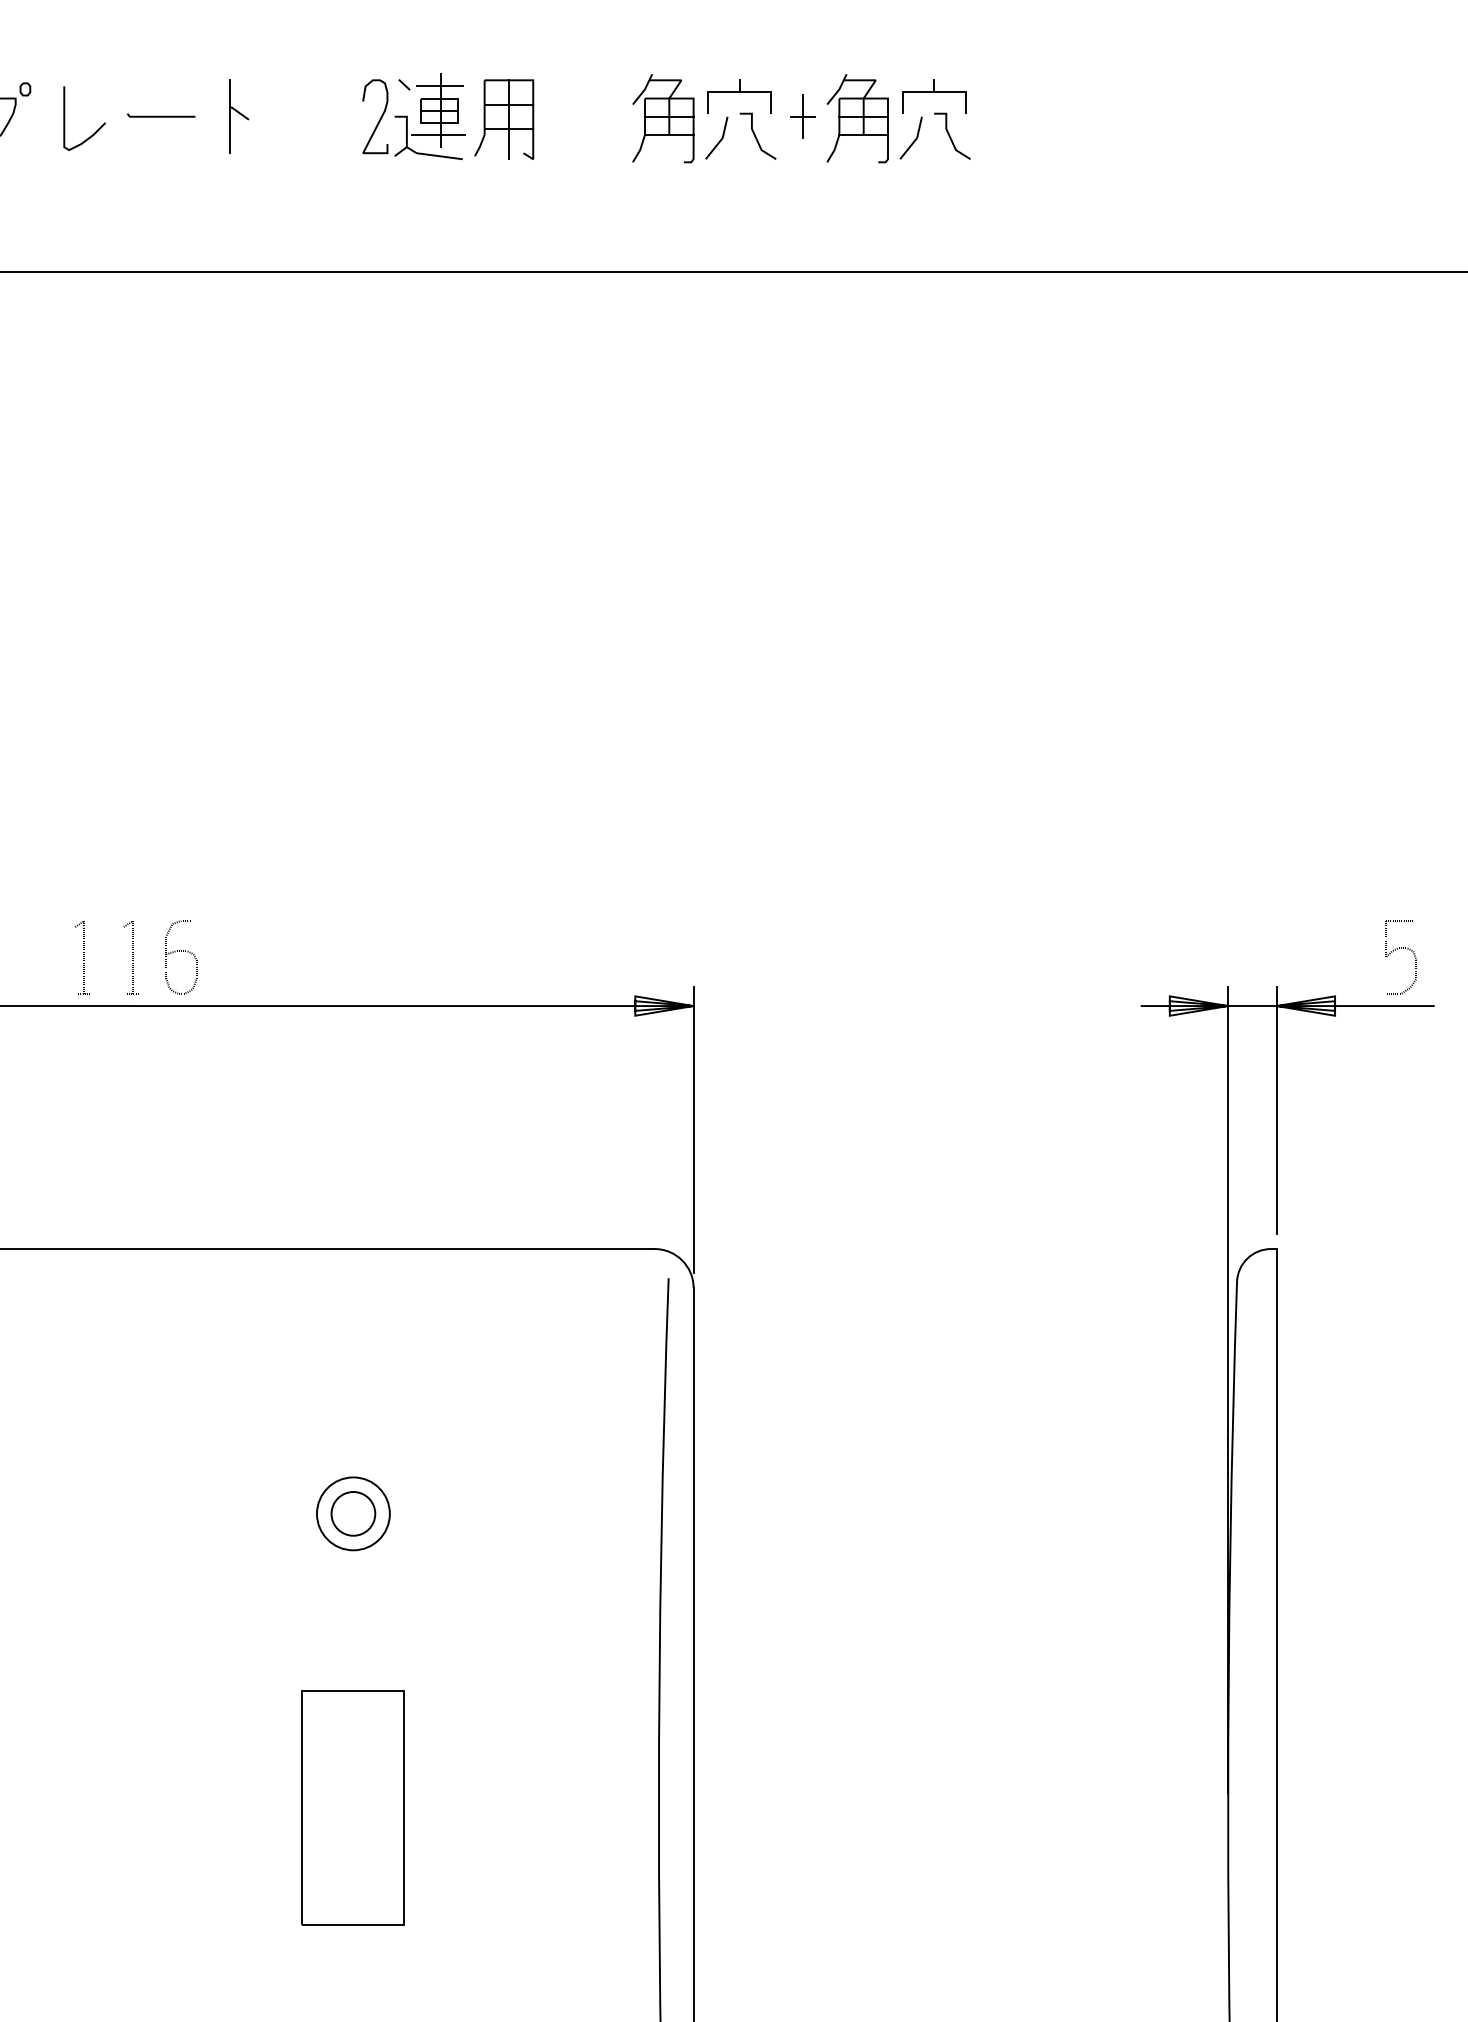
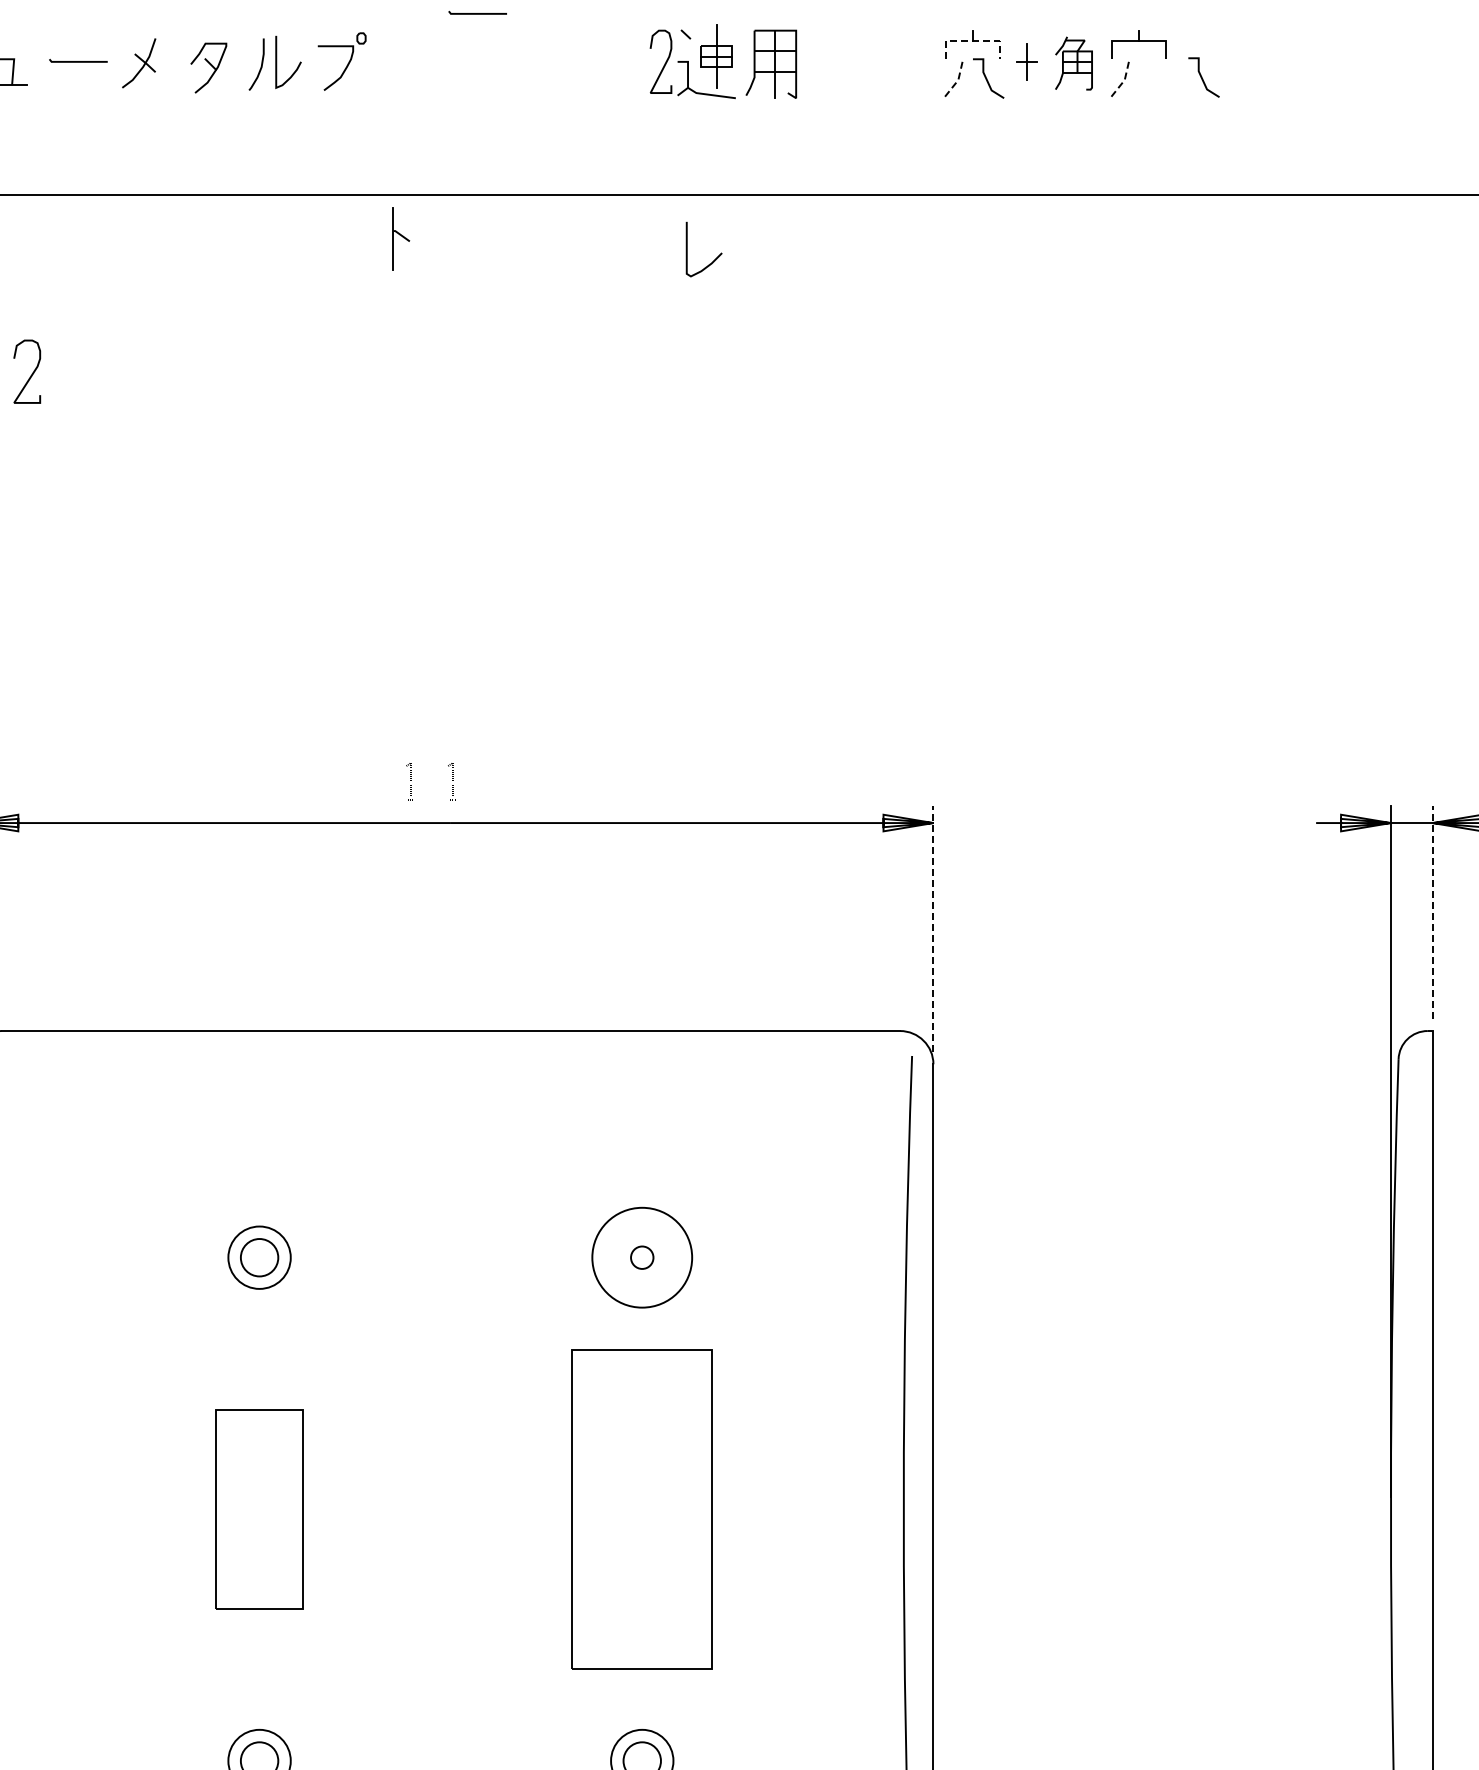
line: (438, 85) -> (715, 35), removed
line: (740, 92) -> (973, 41), solid -> dashed
line: (160, 116) -> (477, 13), moved
part: (239, 116) -> (401, 238), moved
part: (663, 118) -> (907, 63), removed
part: (857, 118) -> (1073, 63), size x0.7
curve: (96, 130) -> (714, 259), moved
line: (437, 135) -> (714, 77), removed
line: (950, 136) -> (1202, 77), moved
line: (720, 140) -> (956, 82), solid -> dashed
line: (914, 140) -> (1122, 82), solid -> dashed
curve: (179, 951) -> (493, 776), removed
part: (81, 957) -> (409, 781), size x0.6
part: (130, 957) -> (451, 781), size x0.6
line: (1276, 1109) -> (1432, 911), solid -> dashed
line: (693, 1130) -> (933, 929), solid -> dashed
circle: (352, 1513) -> (641, 1257), size x0.6
circle: (353, 1513) -> (642, 1257), size x1.6
part: (353, 1808) -> (642, 1509), size x1.6

